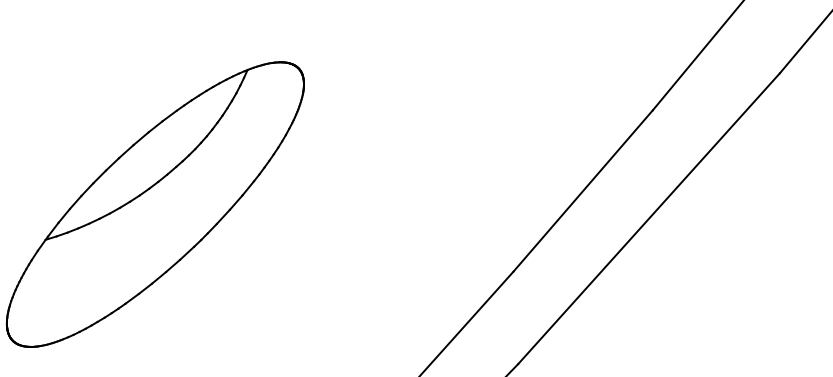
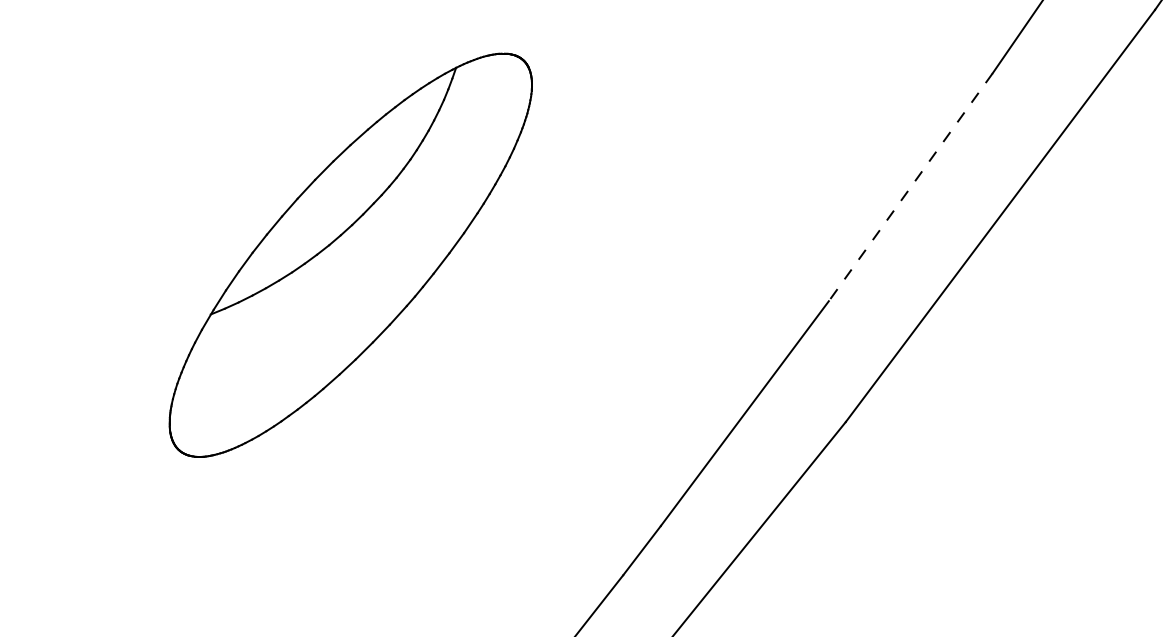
line: (582, 191) -> (910, 187), solid -> dashed

